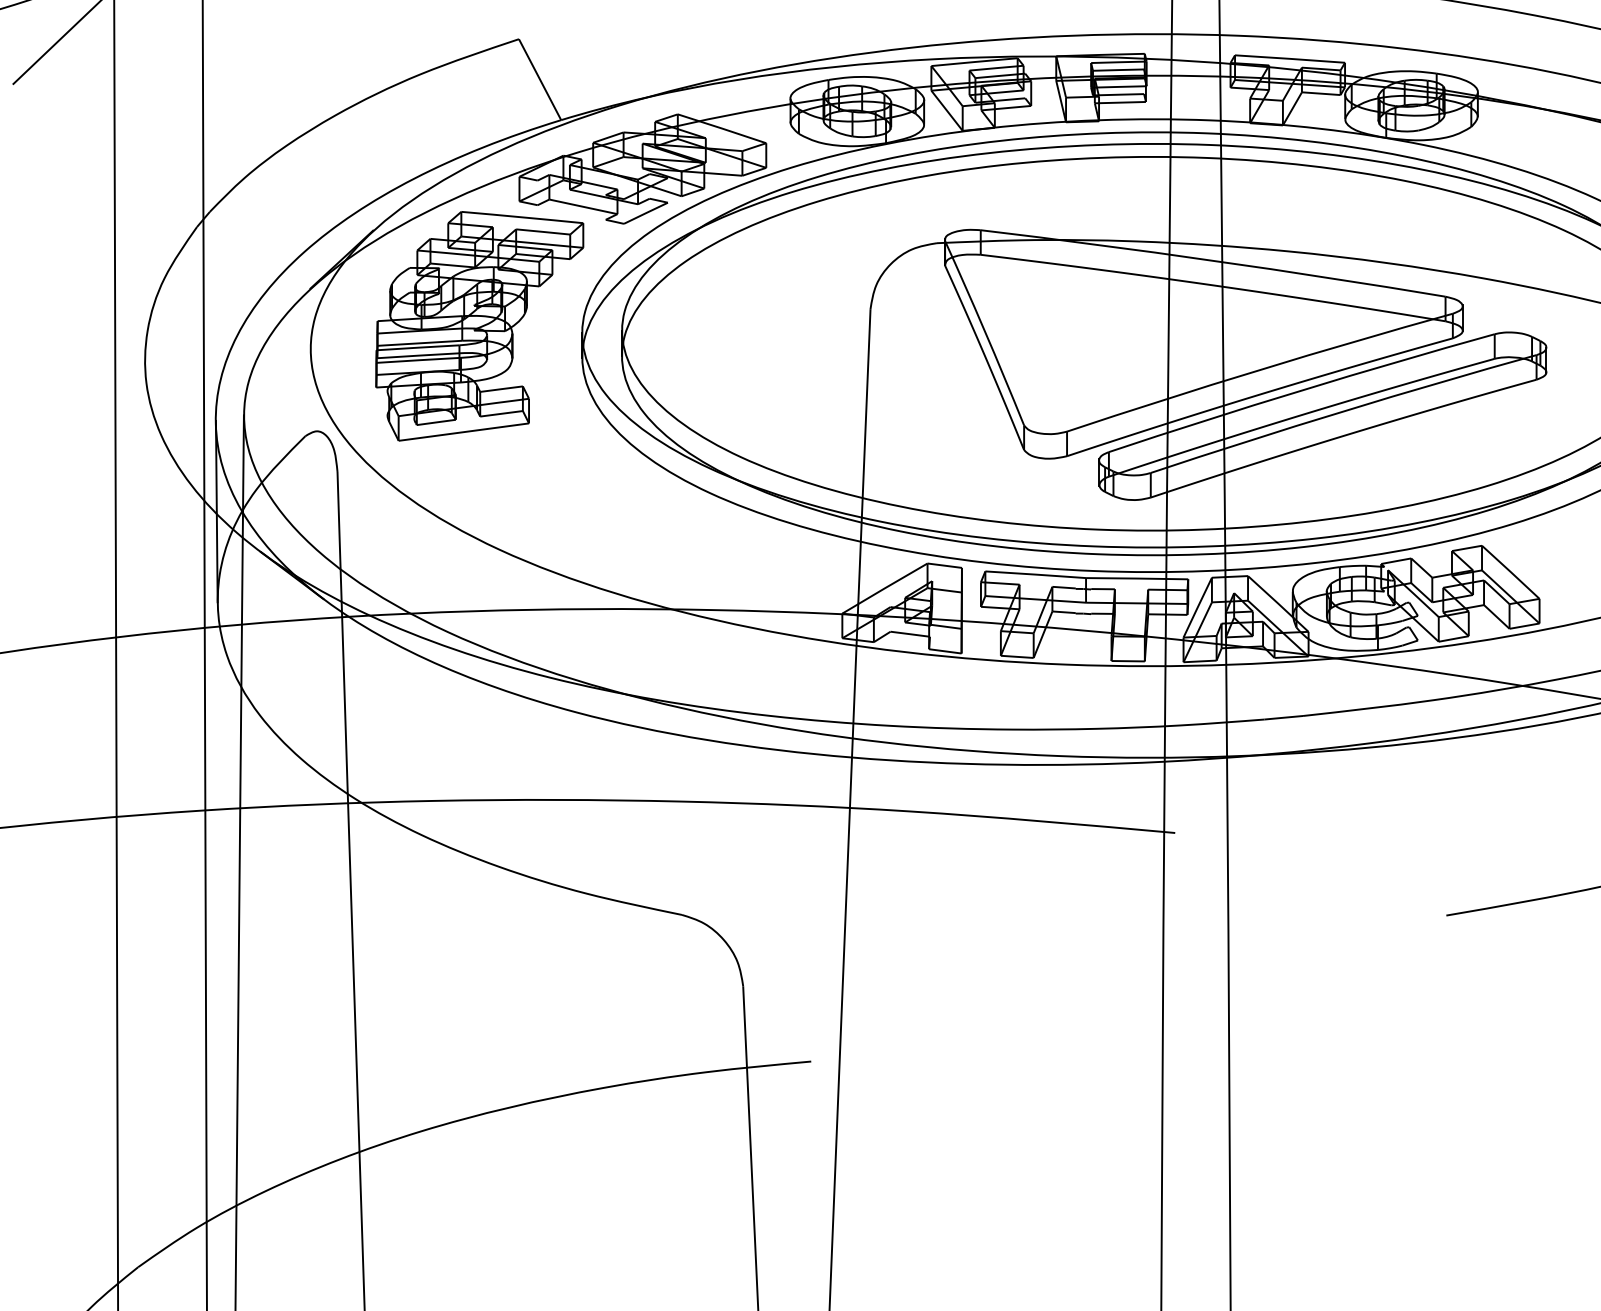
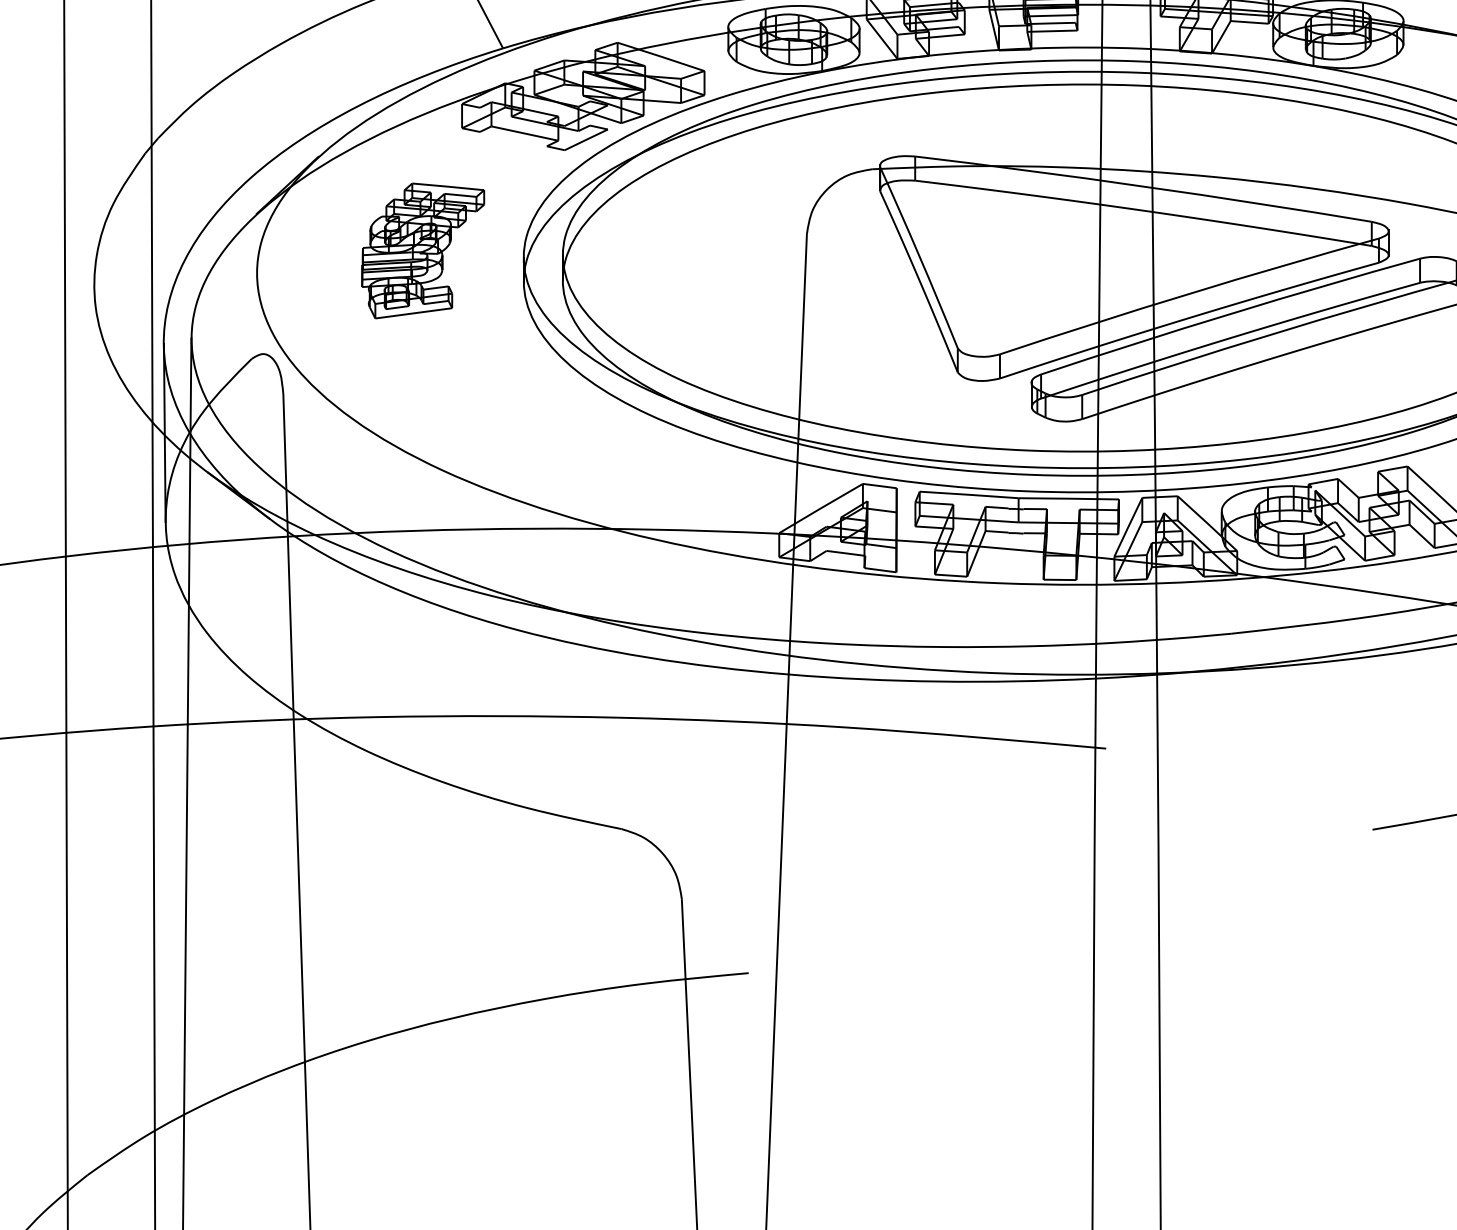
part: (479, 326) -> (422, 251), size x0.6

